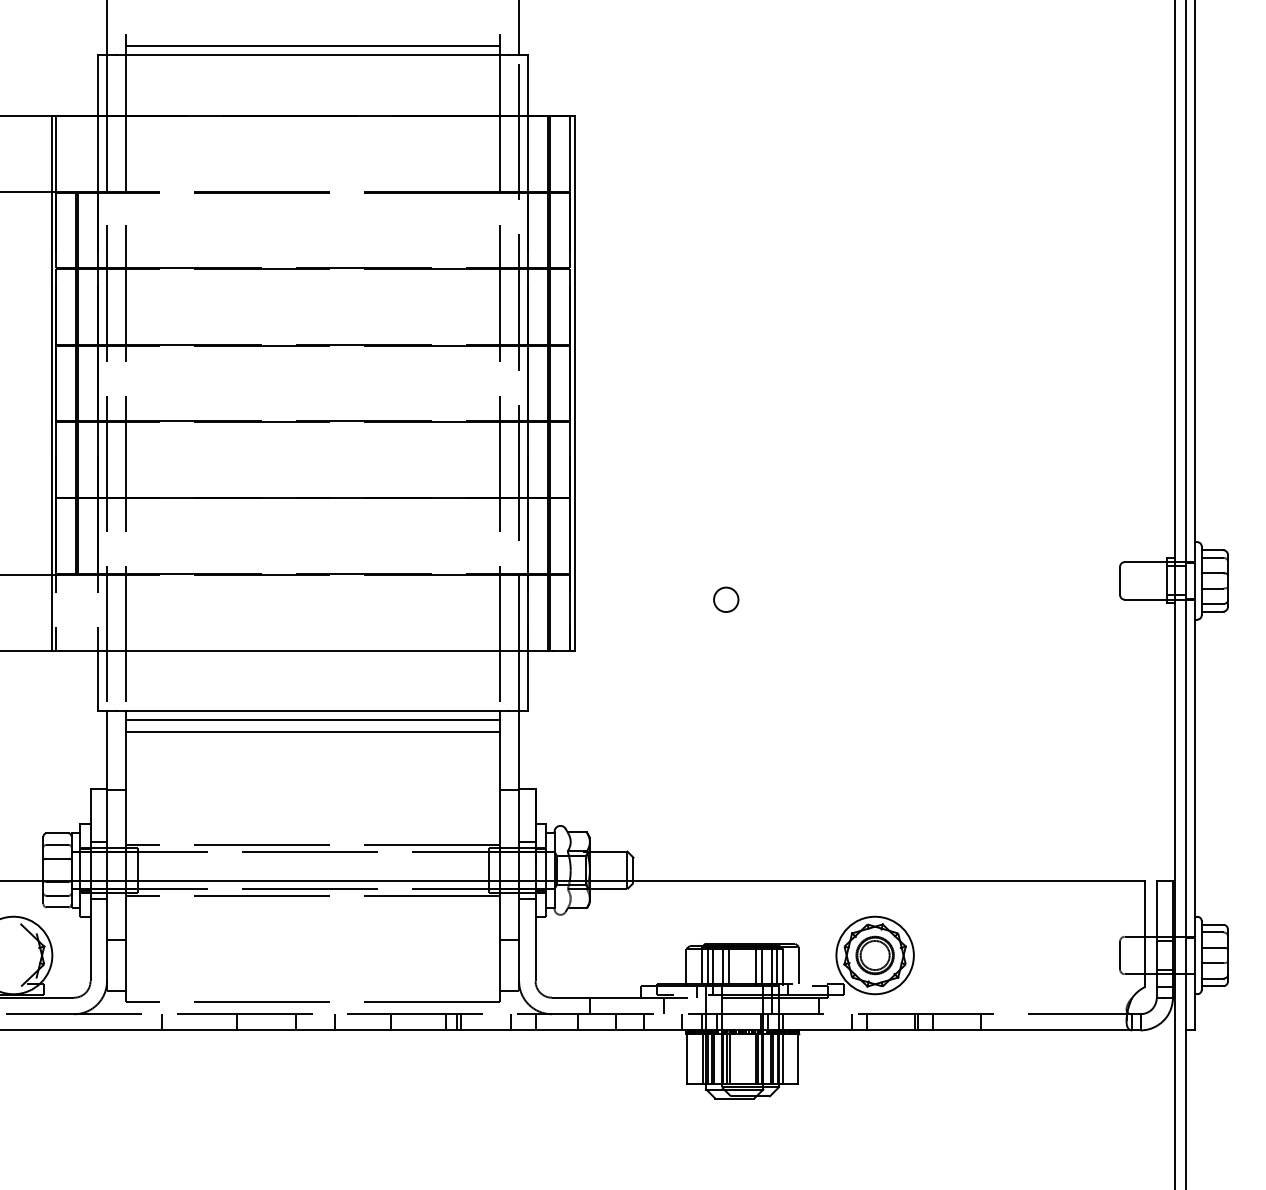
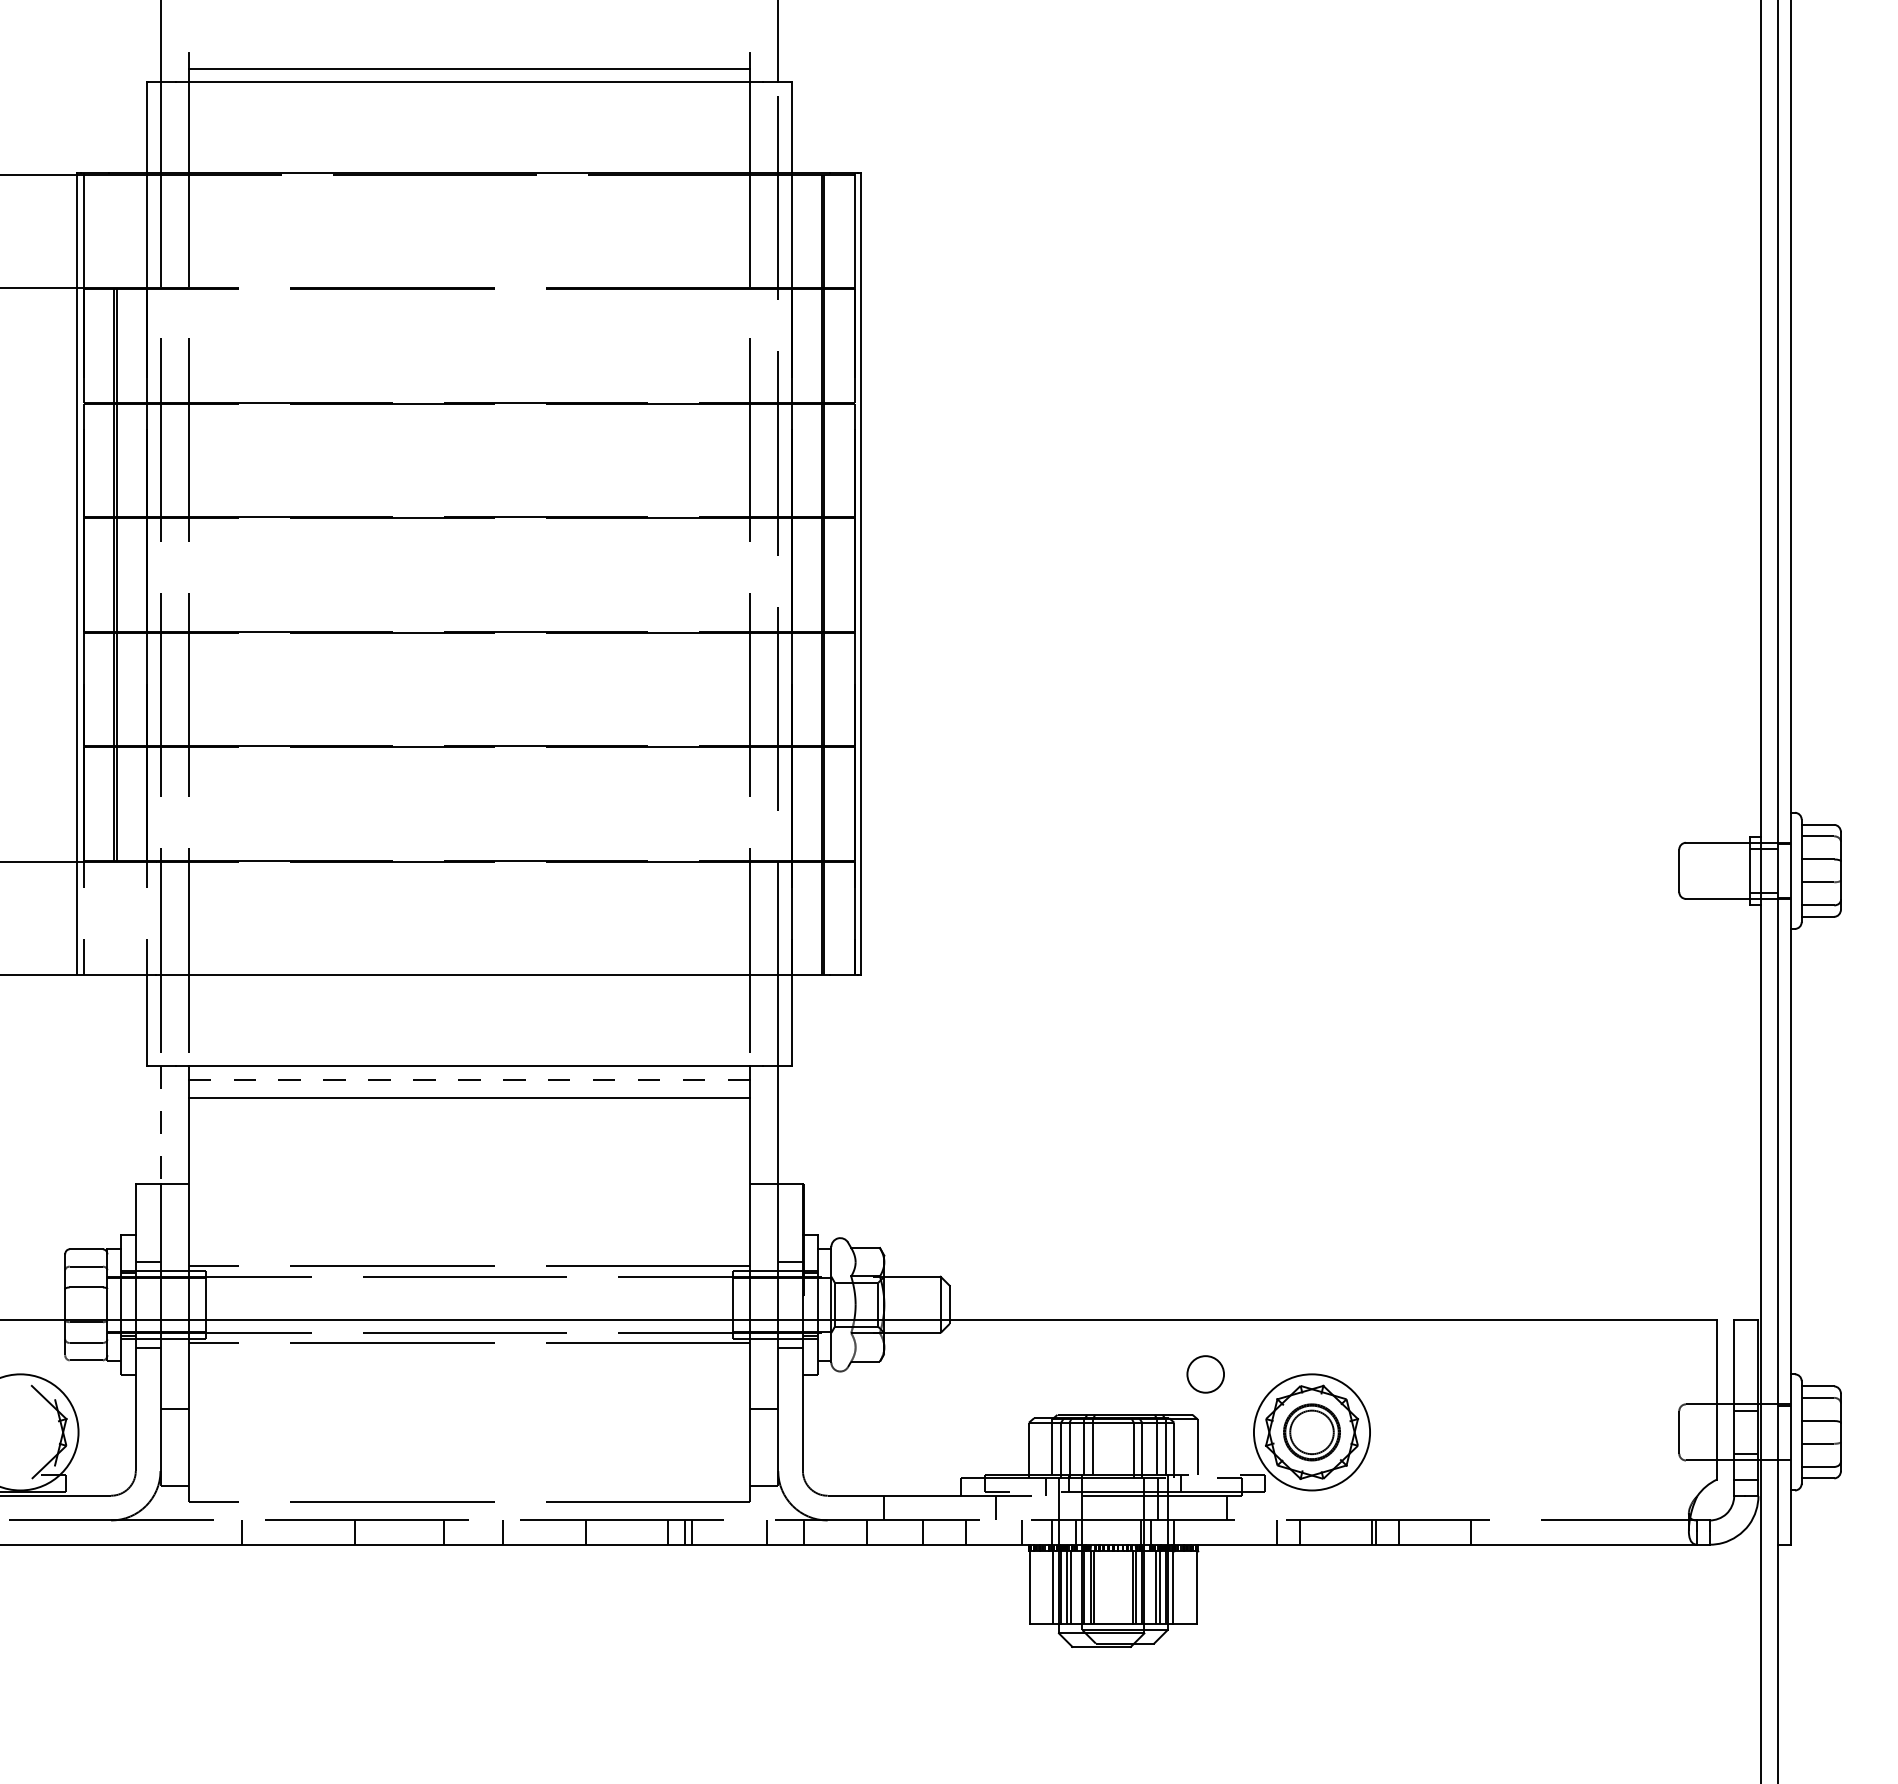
circle: (726, 599) -> (1206, 1373), moved
line: (313, 720) -> (470, 1080), solid -> dashed
line: (107, 750) -> (161, 1125), solid -> dashed

